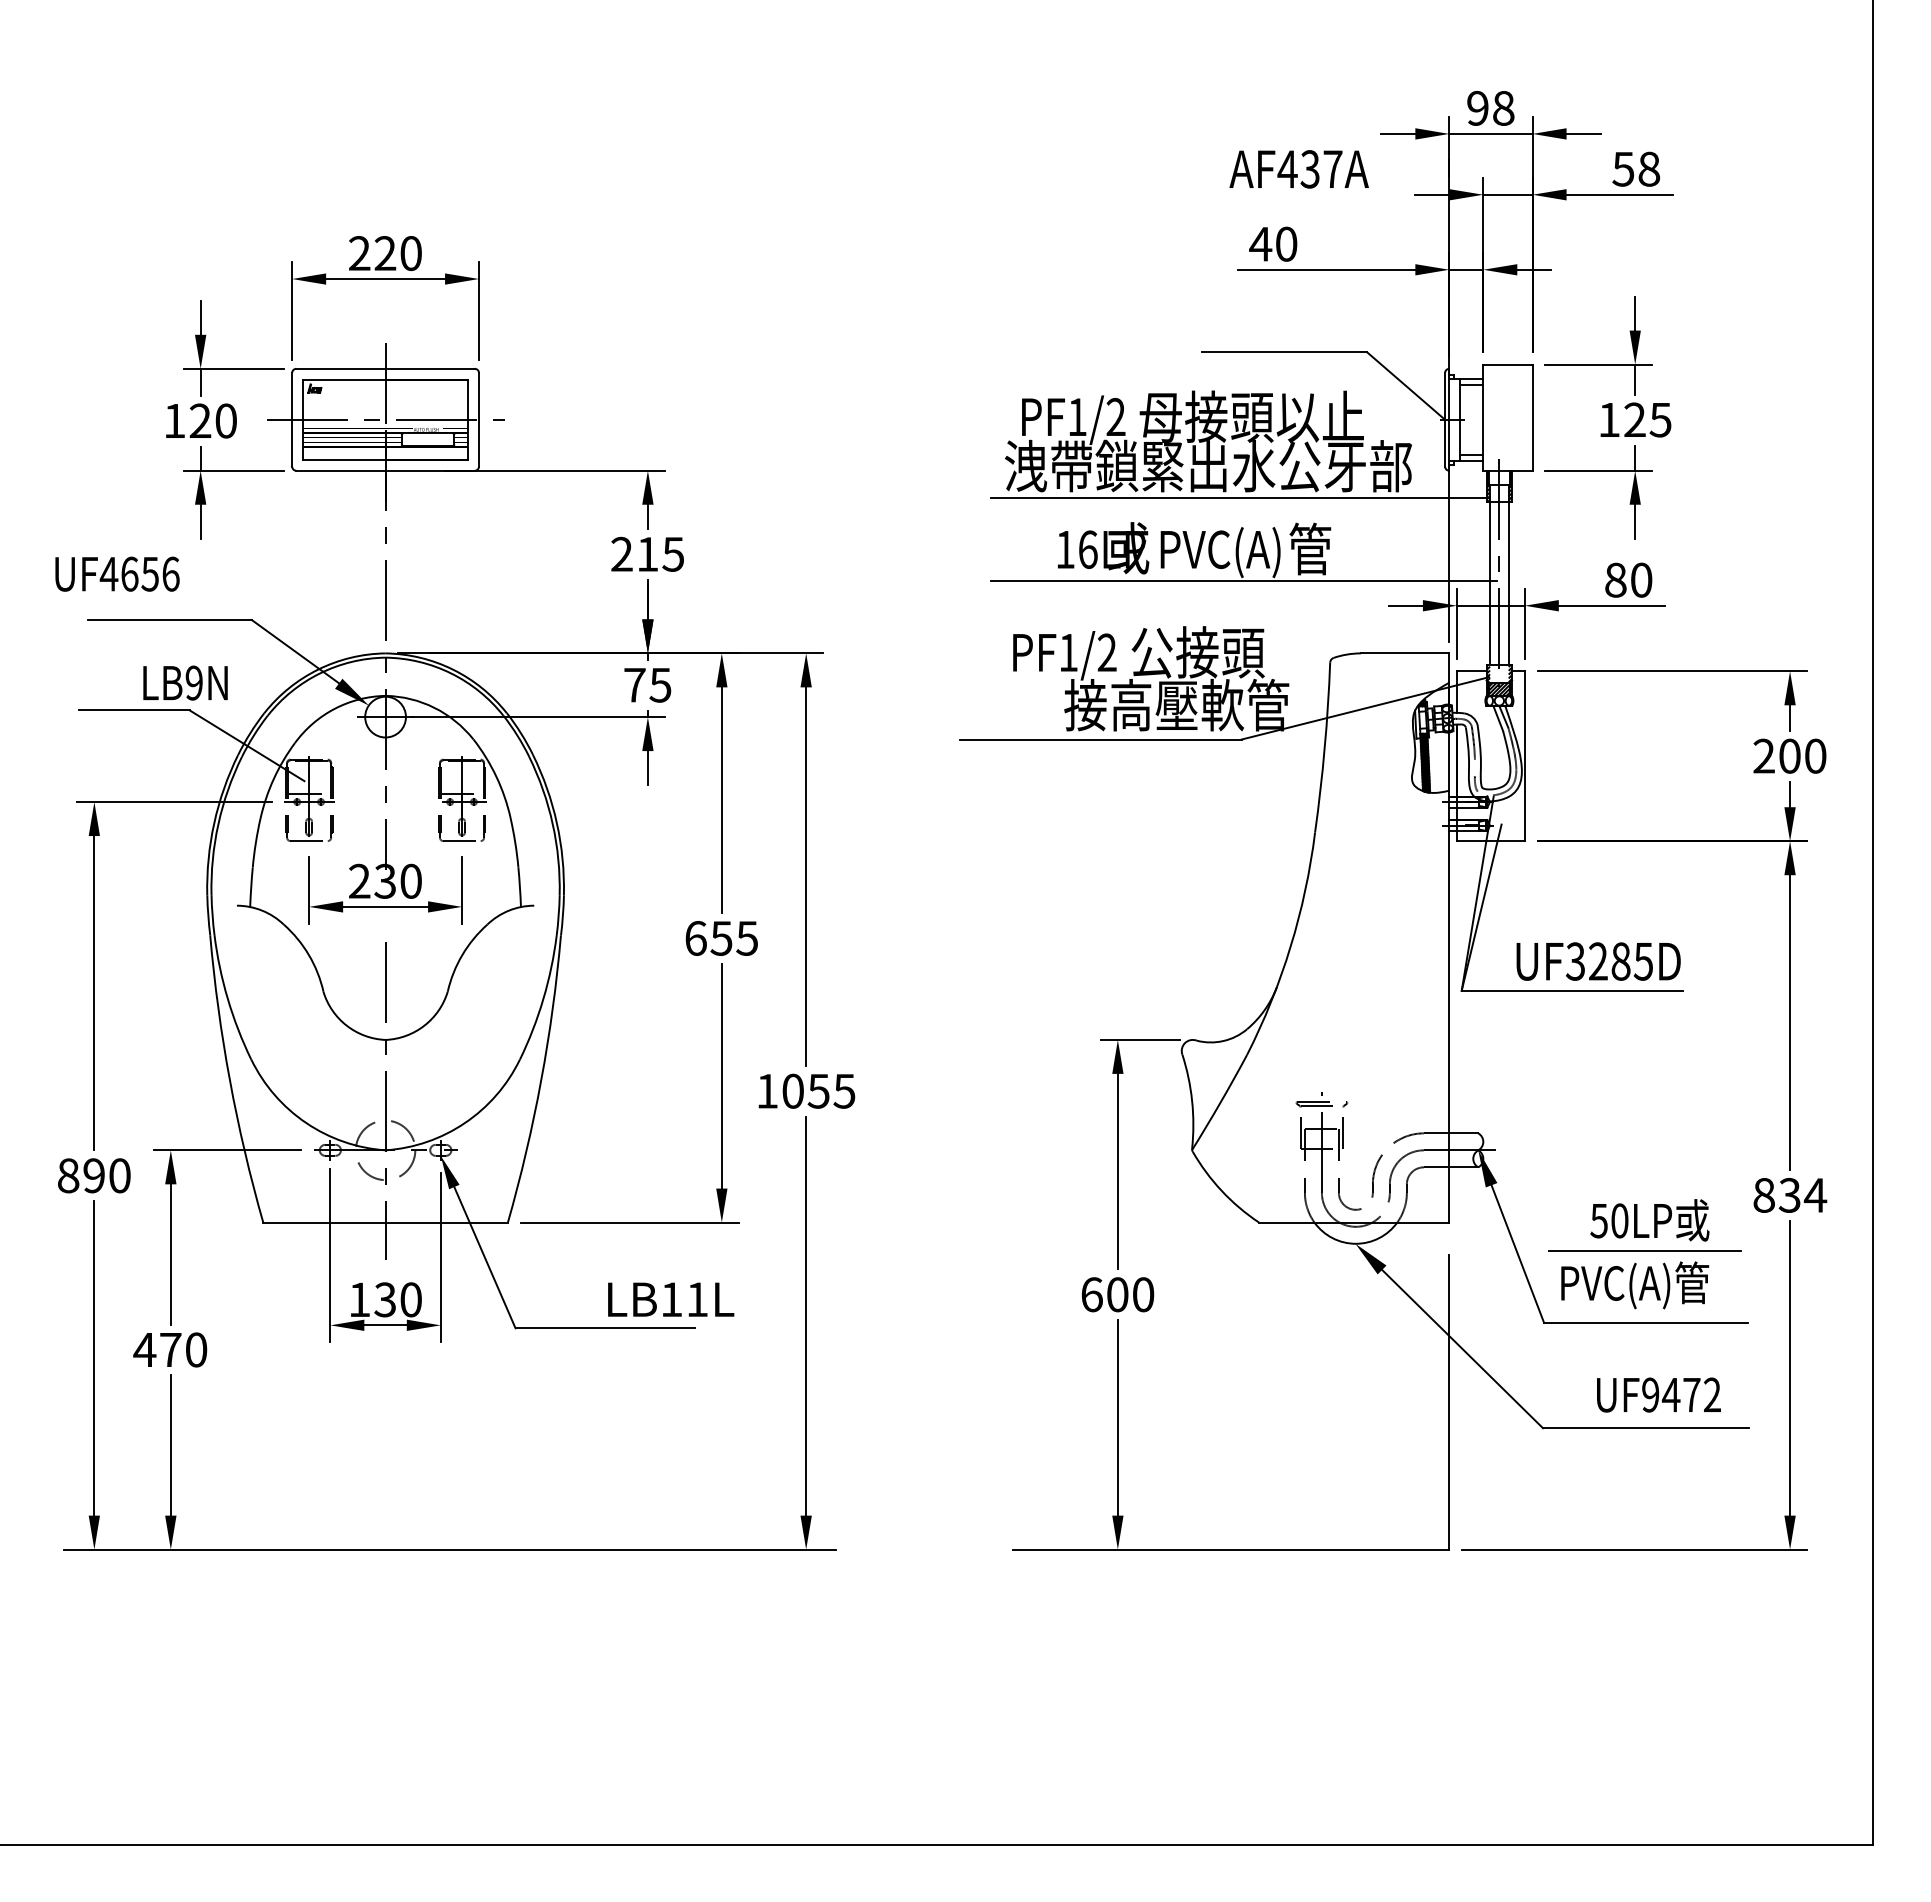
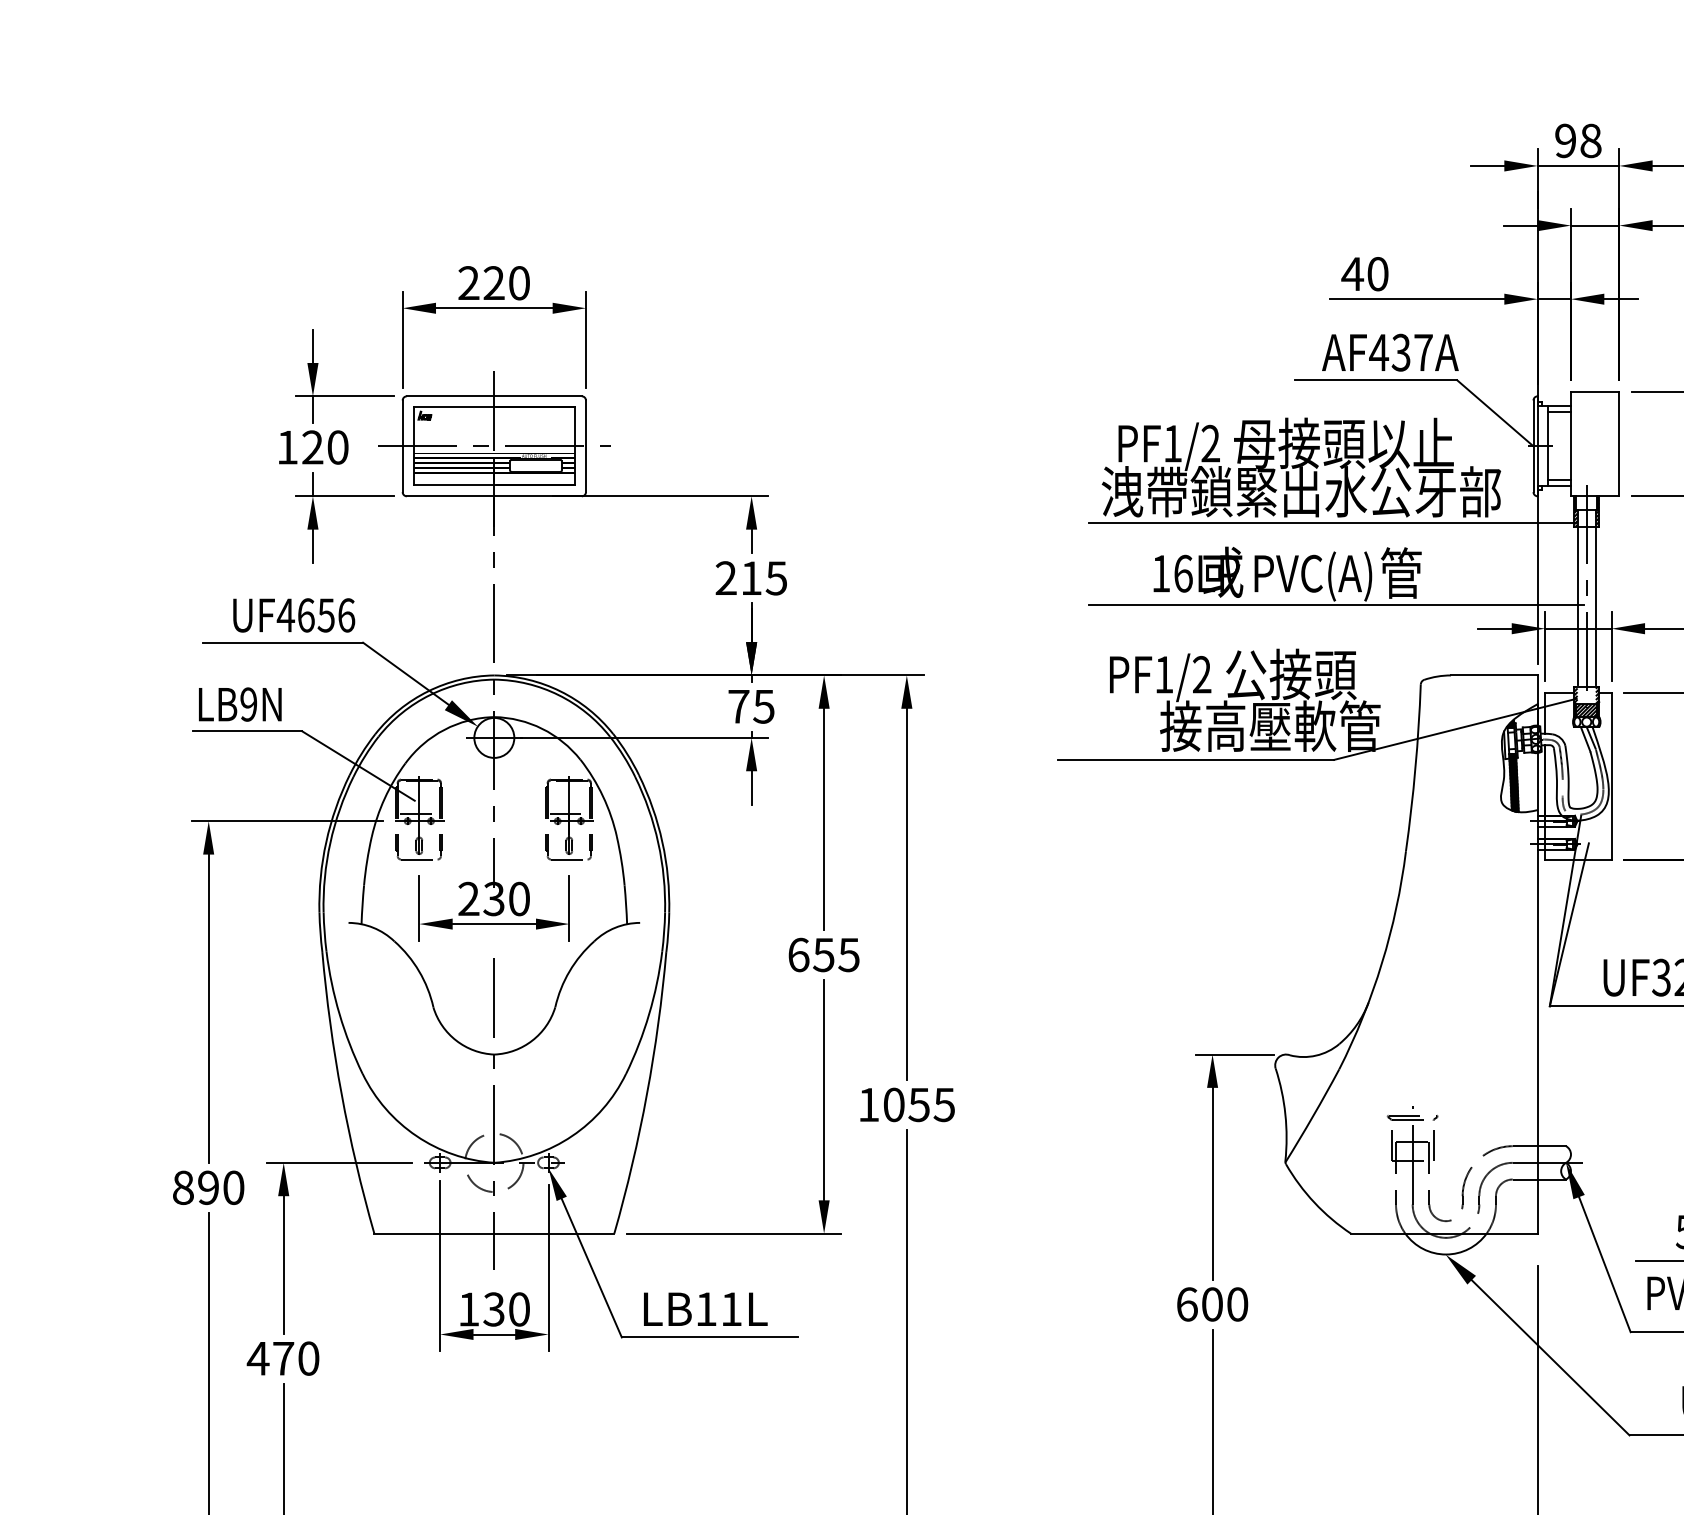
text: (1298, 169) -> (1389, 352), moved
text: (117, 573) -> (294, 614), moved
text: (185, 682) -> (240, 703), moved
text: (671, 1299) -> (706, 1309), moved

